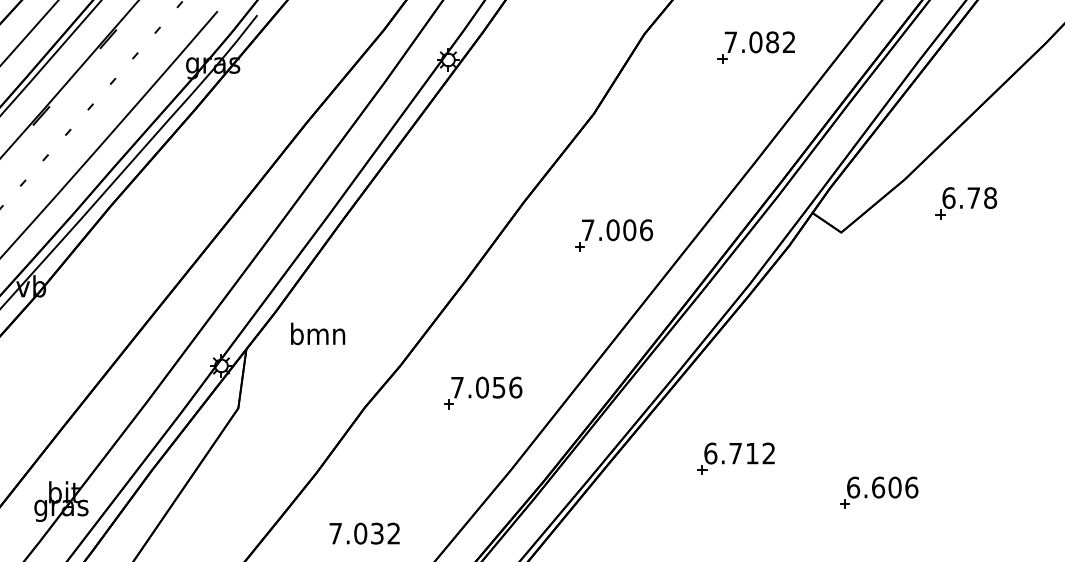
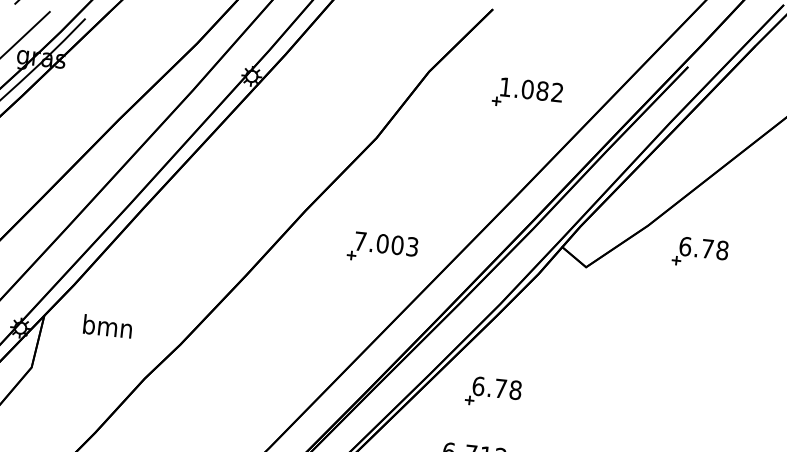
text: (730, 41) -> (505, 86), 7.082 -> 1.082
text: (646, 230) -> (412, 247), 7.006 -> 7.003
text: (318, 333) -> (108, 326), moved
part: (753, 382) -> (493, 392), added
part: (483, 392) -> (251, 376), removed

